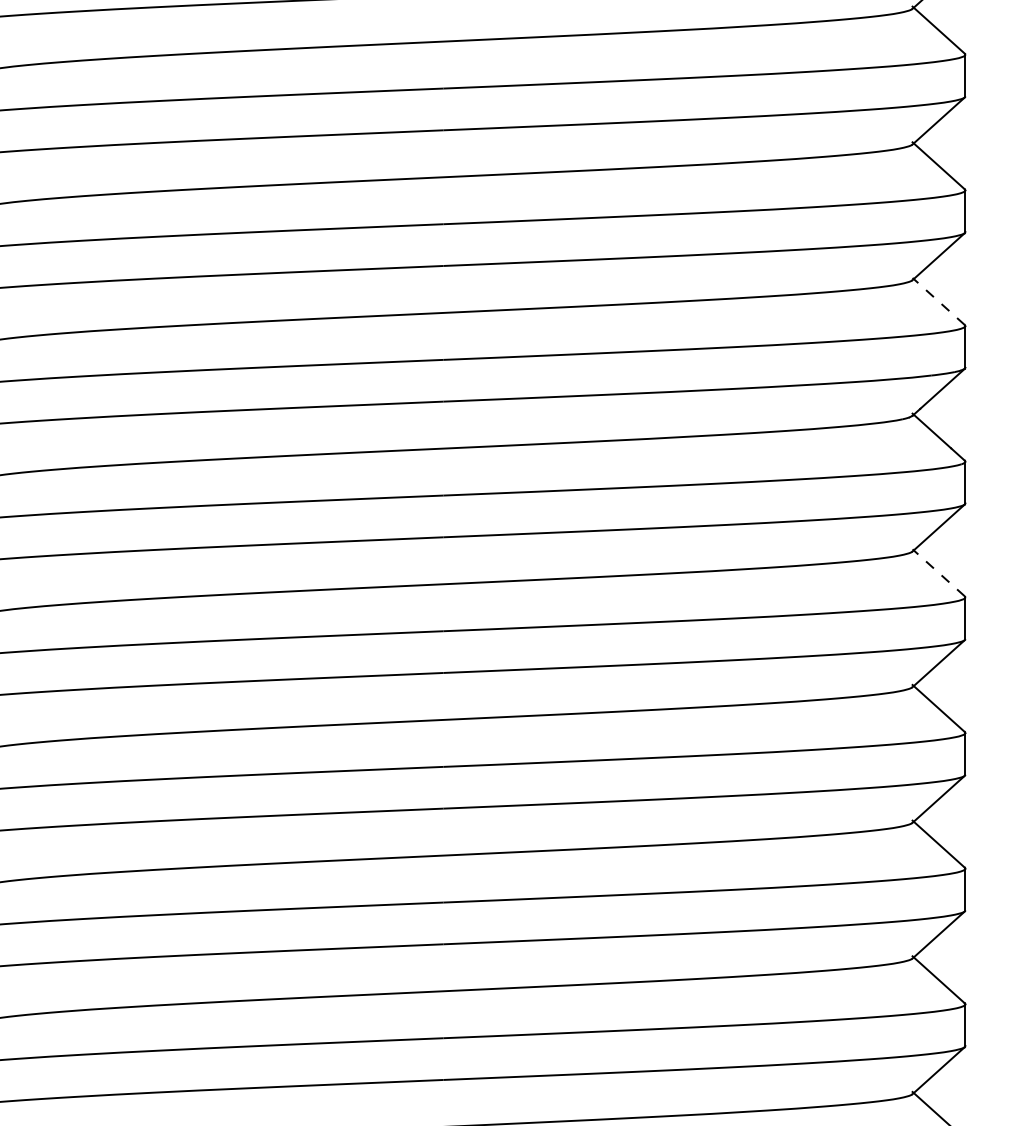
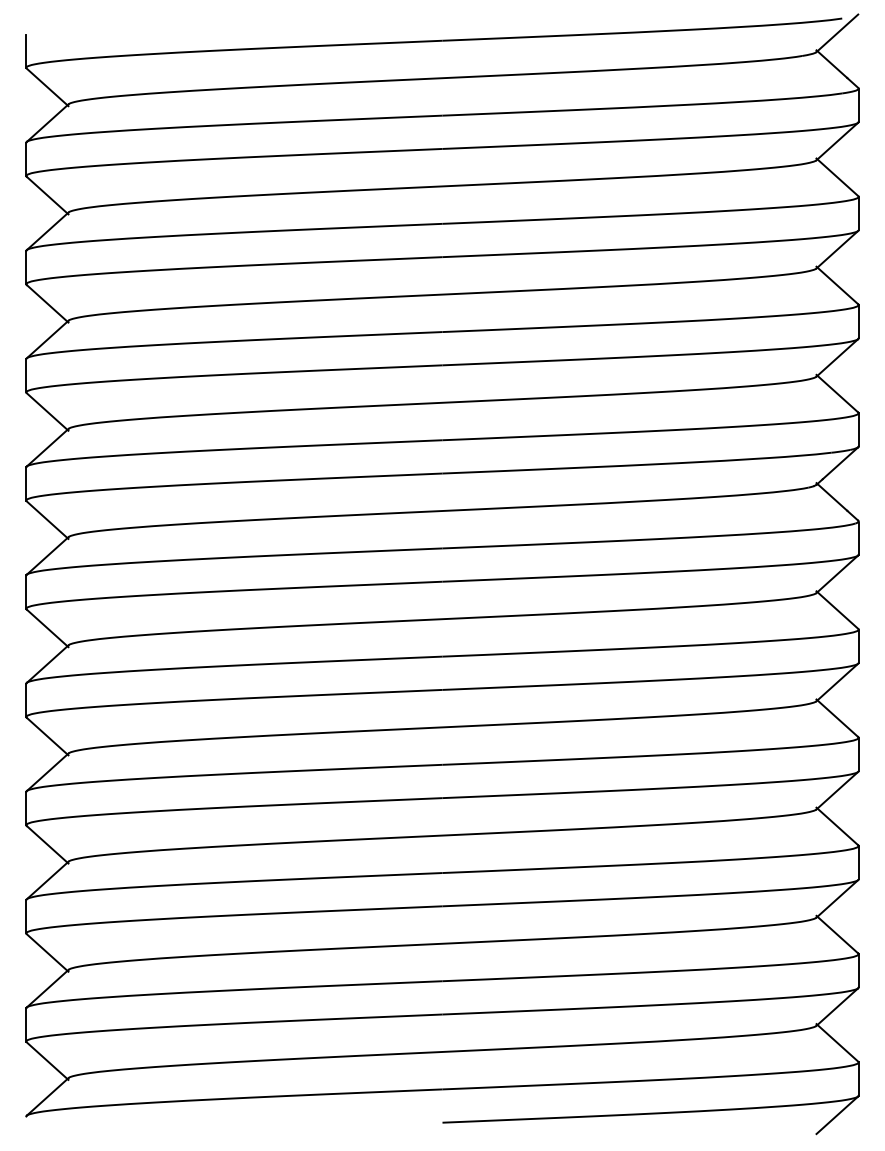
line: (938, 301) -> (837, 393), dashed -> solid
line: (938, 572) -> (837, 609), dashed -> solid

